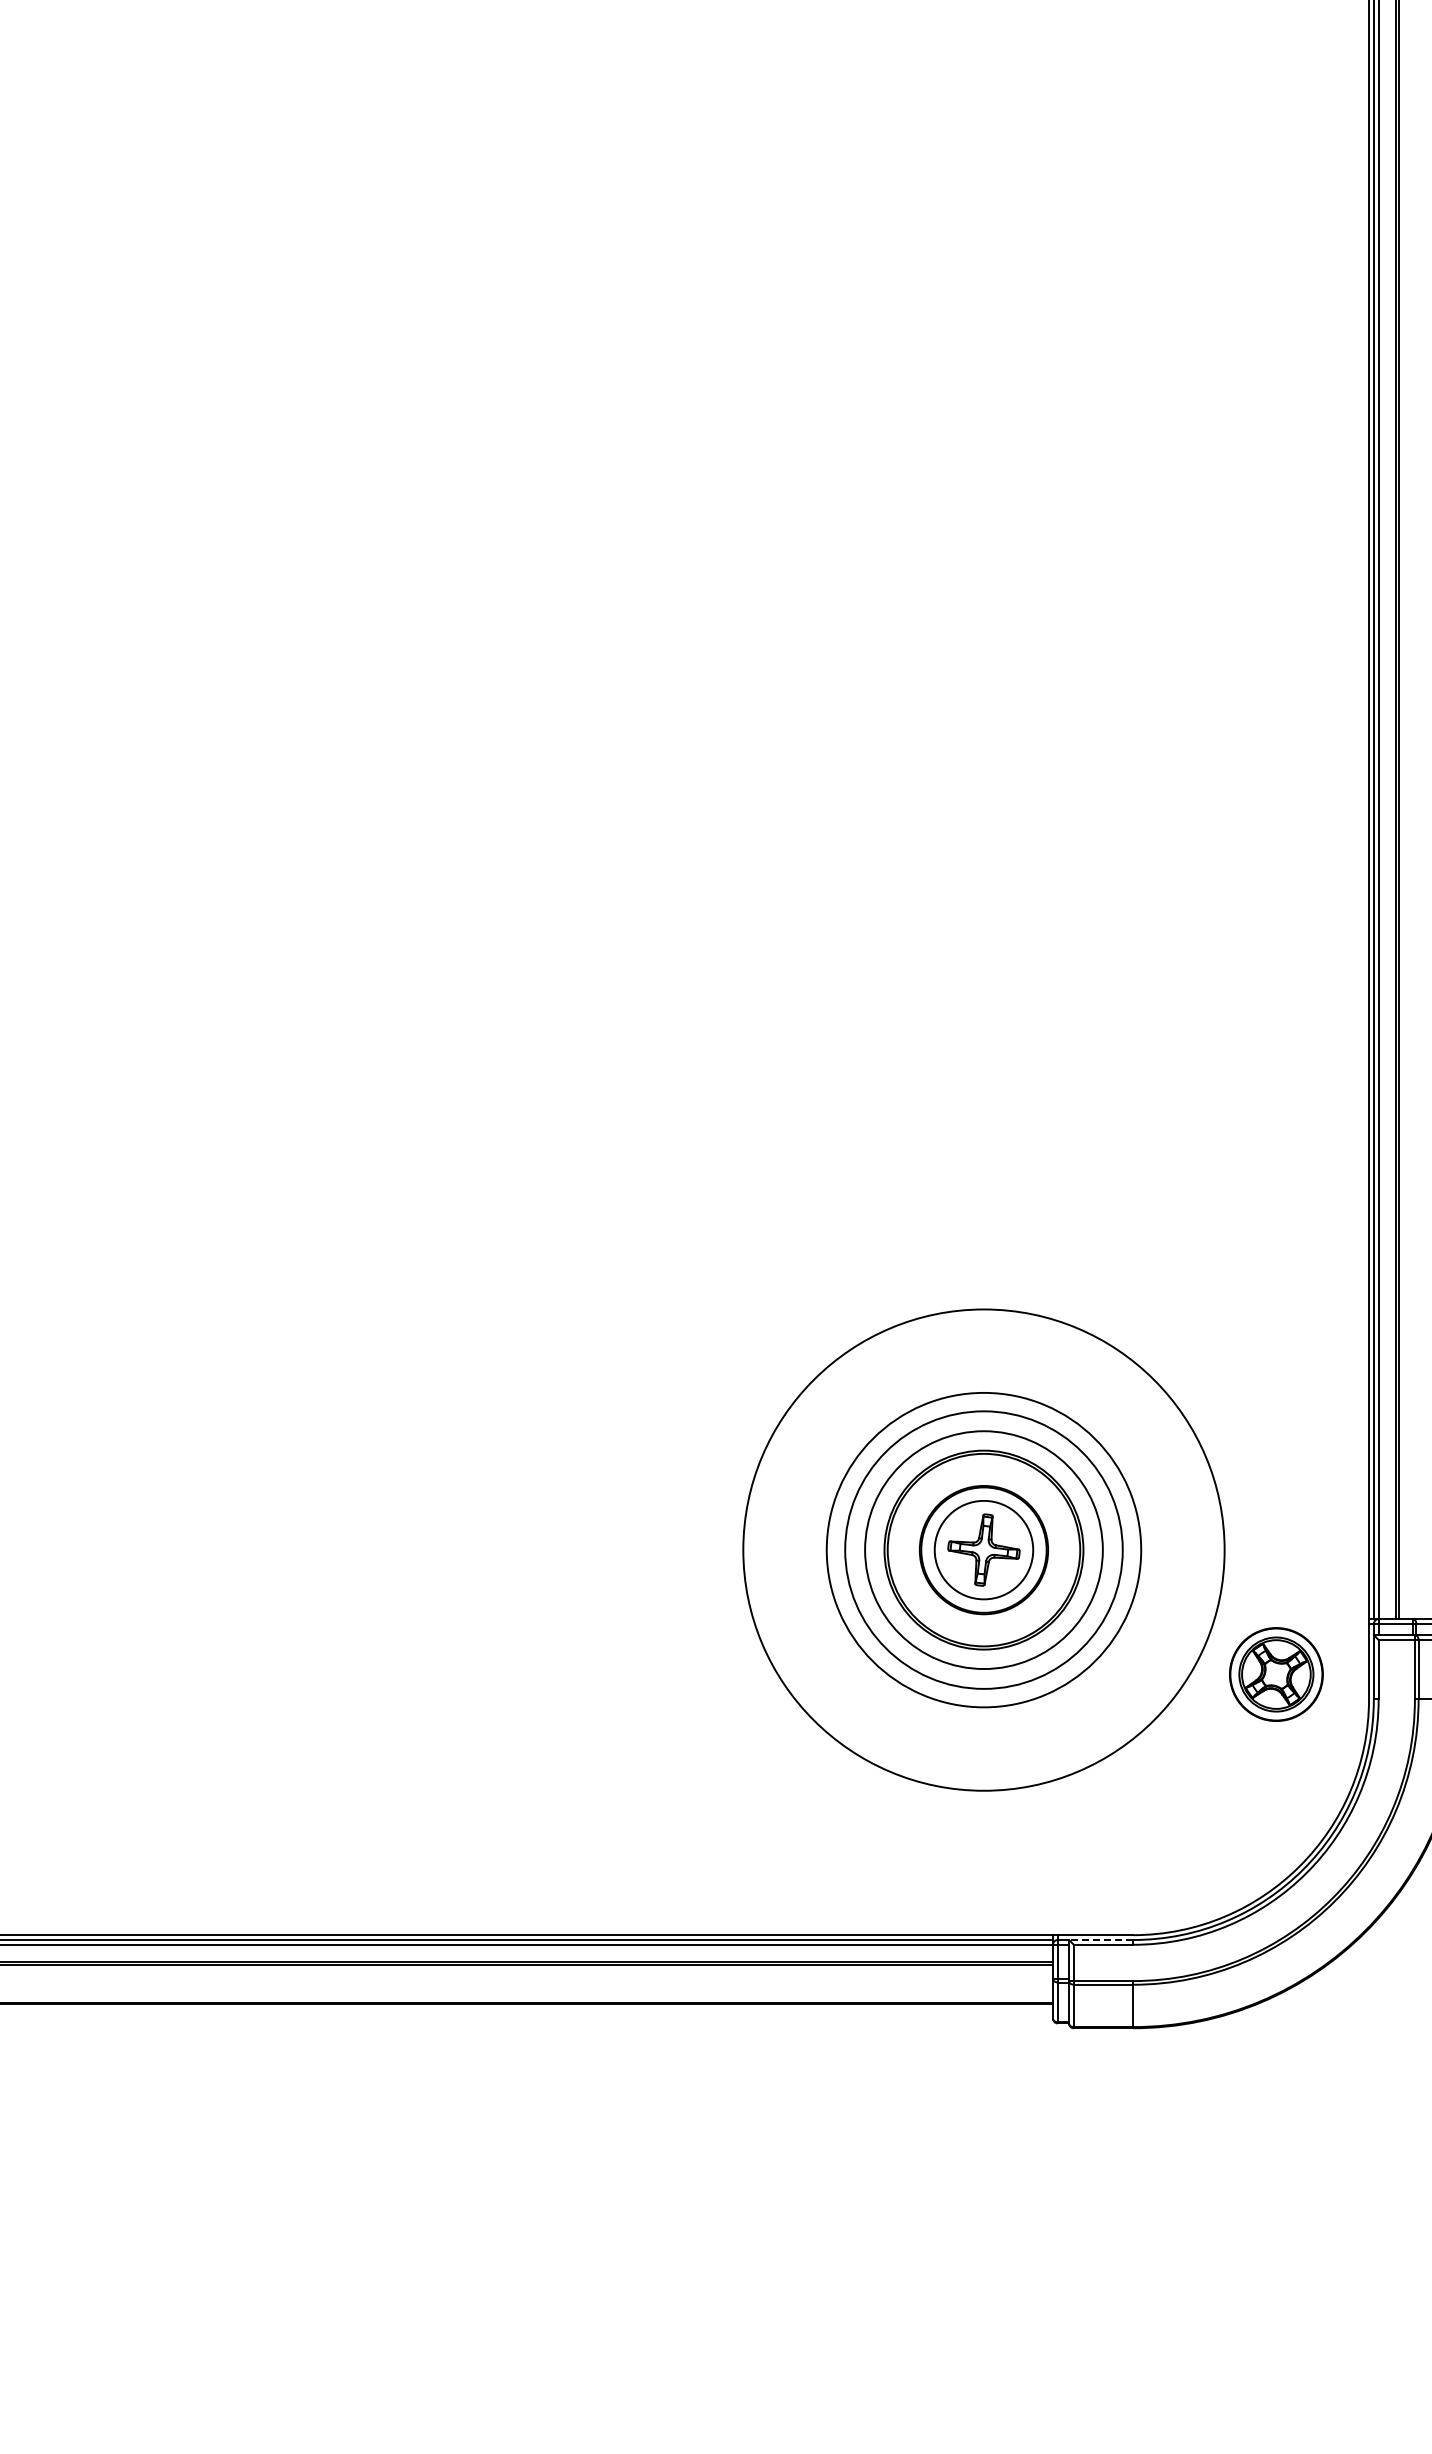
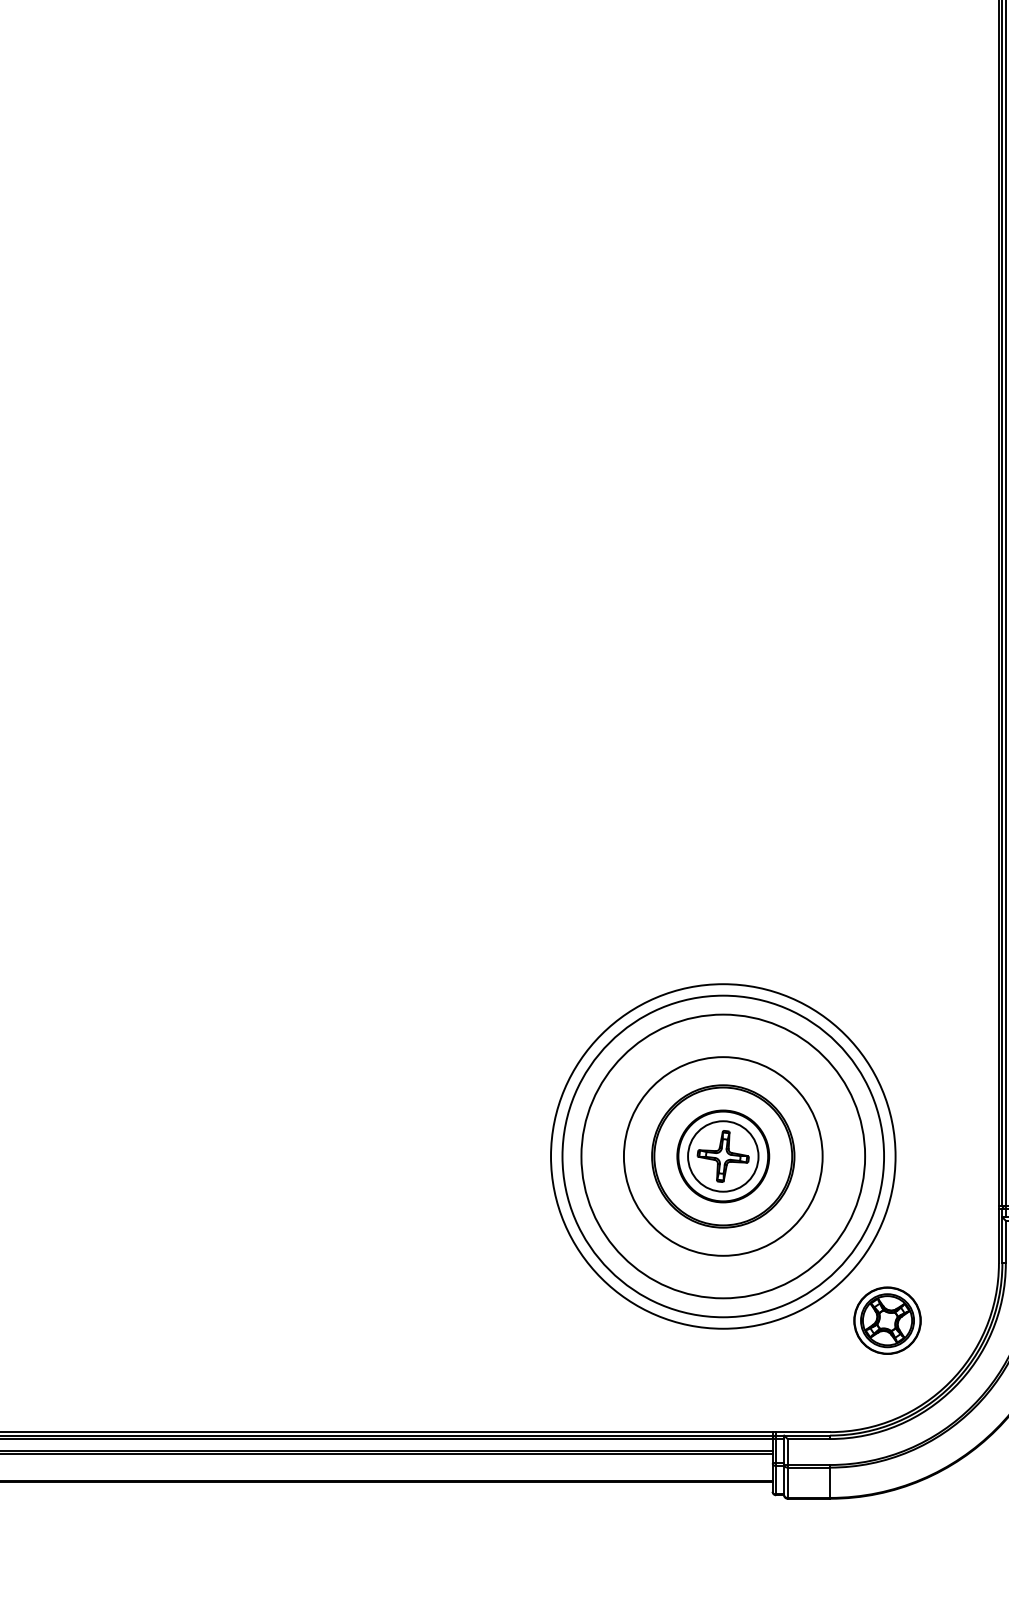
circle: (983, 1549) -> (722, 1156), size x1.43
circle: (983, 1549) -> (722, 1156), size x1.67
part: (1276, 1674) -> (887, 1320), moved
line: (1100, 1939) -> (806, 1435), dashed -> solid

